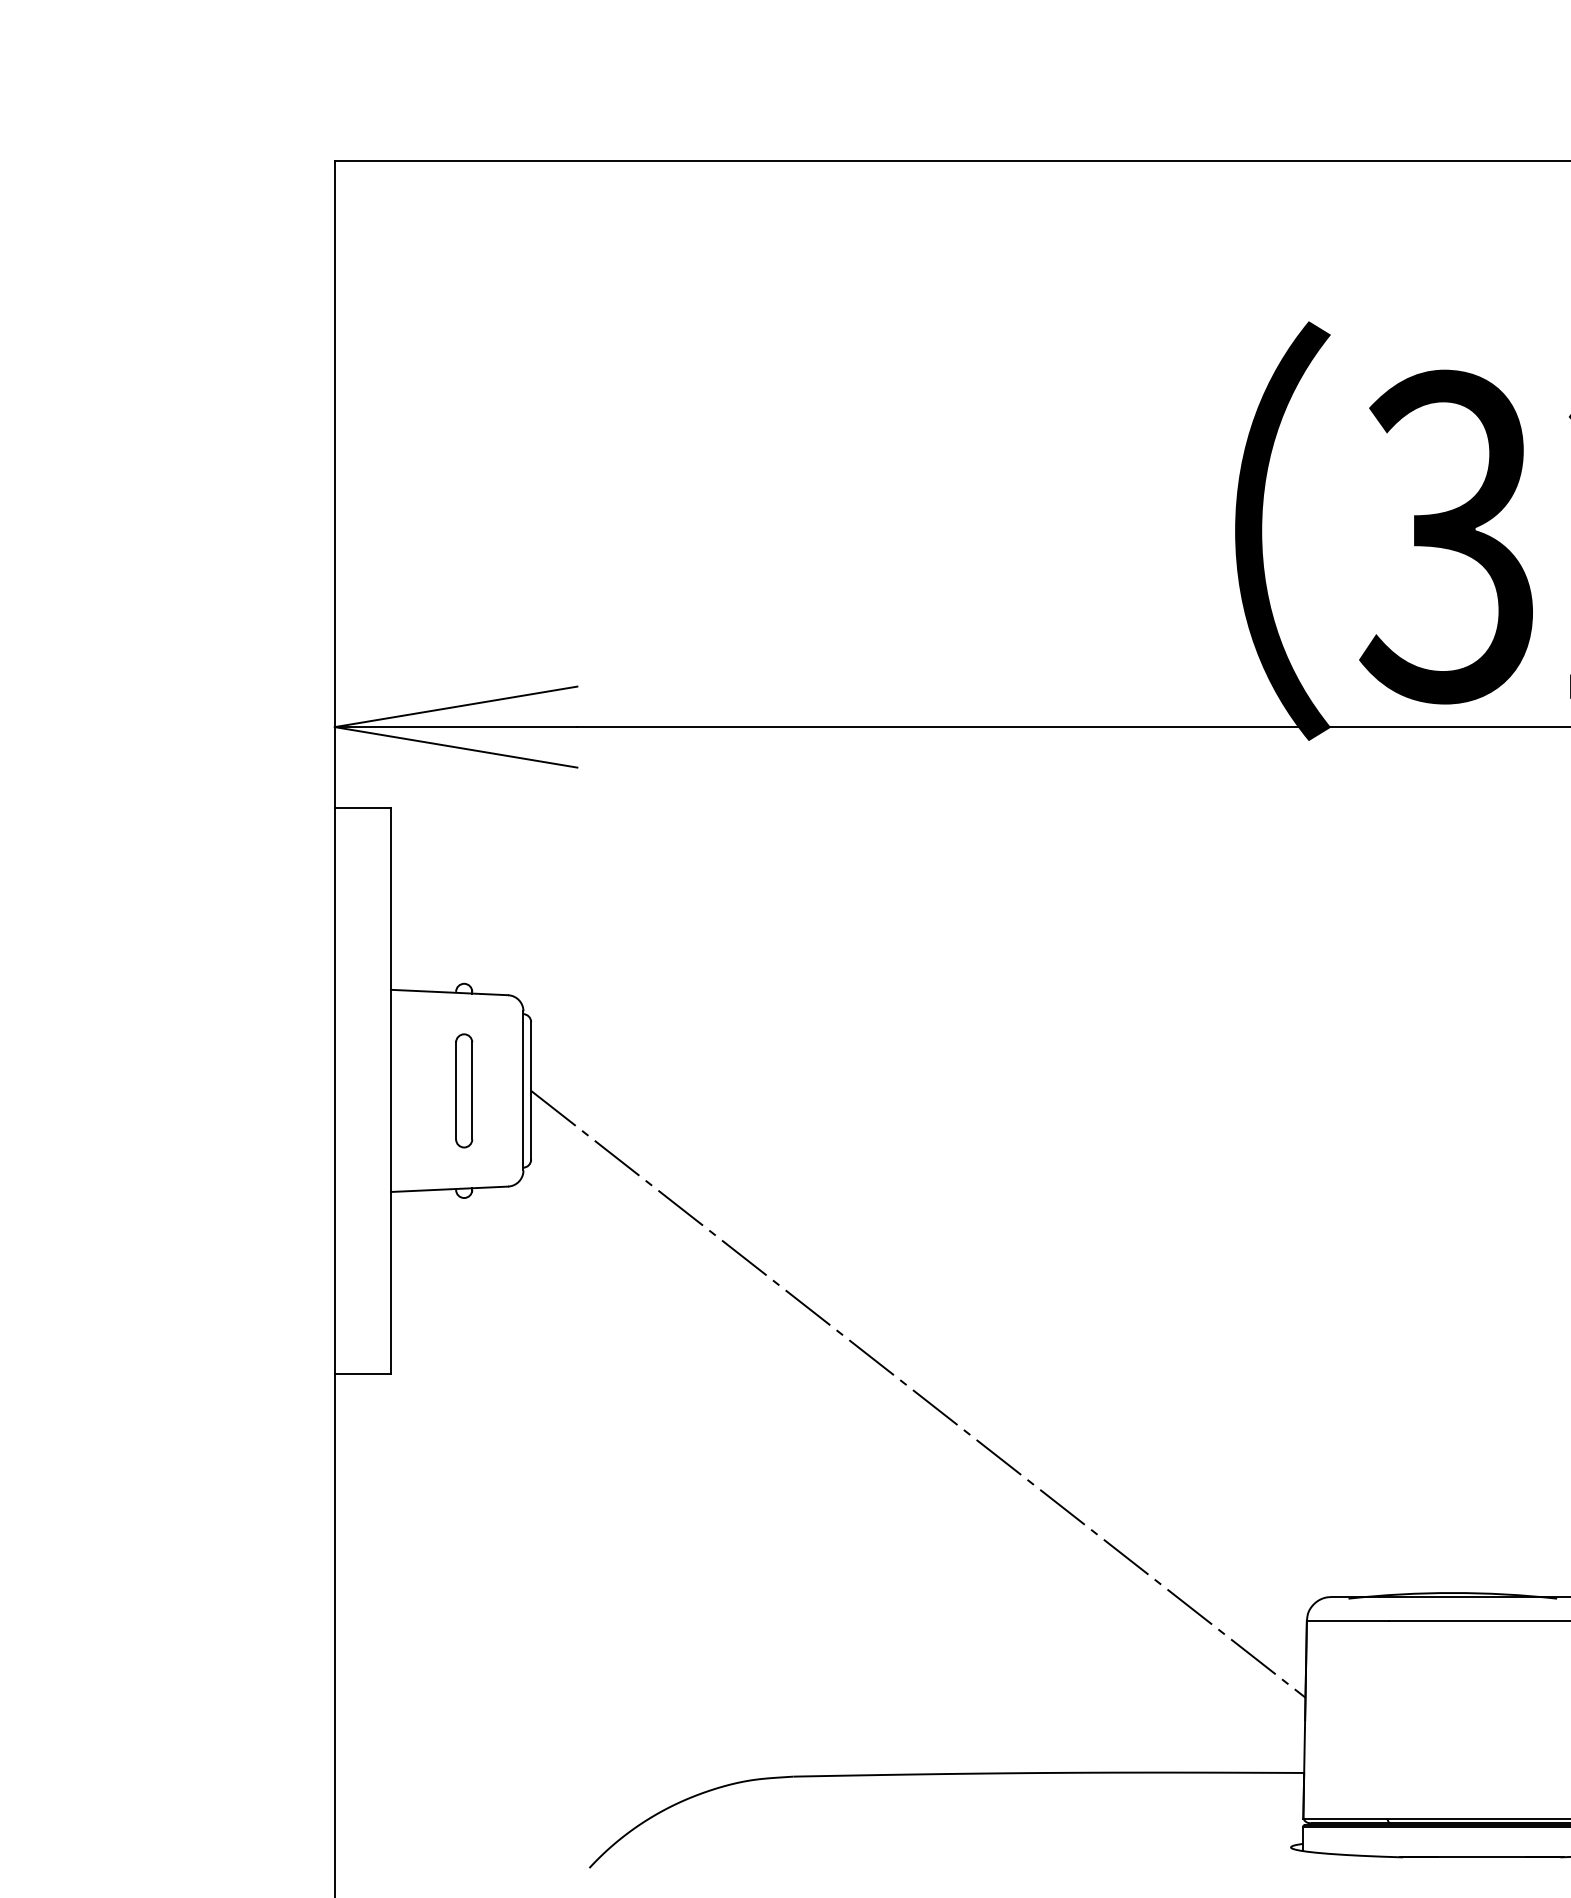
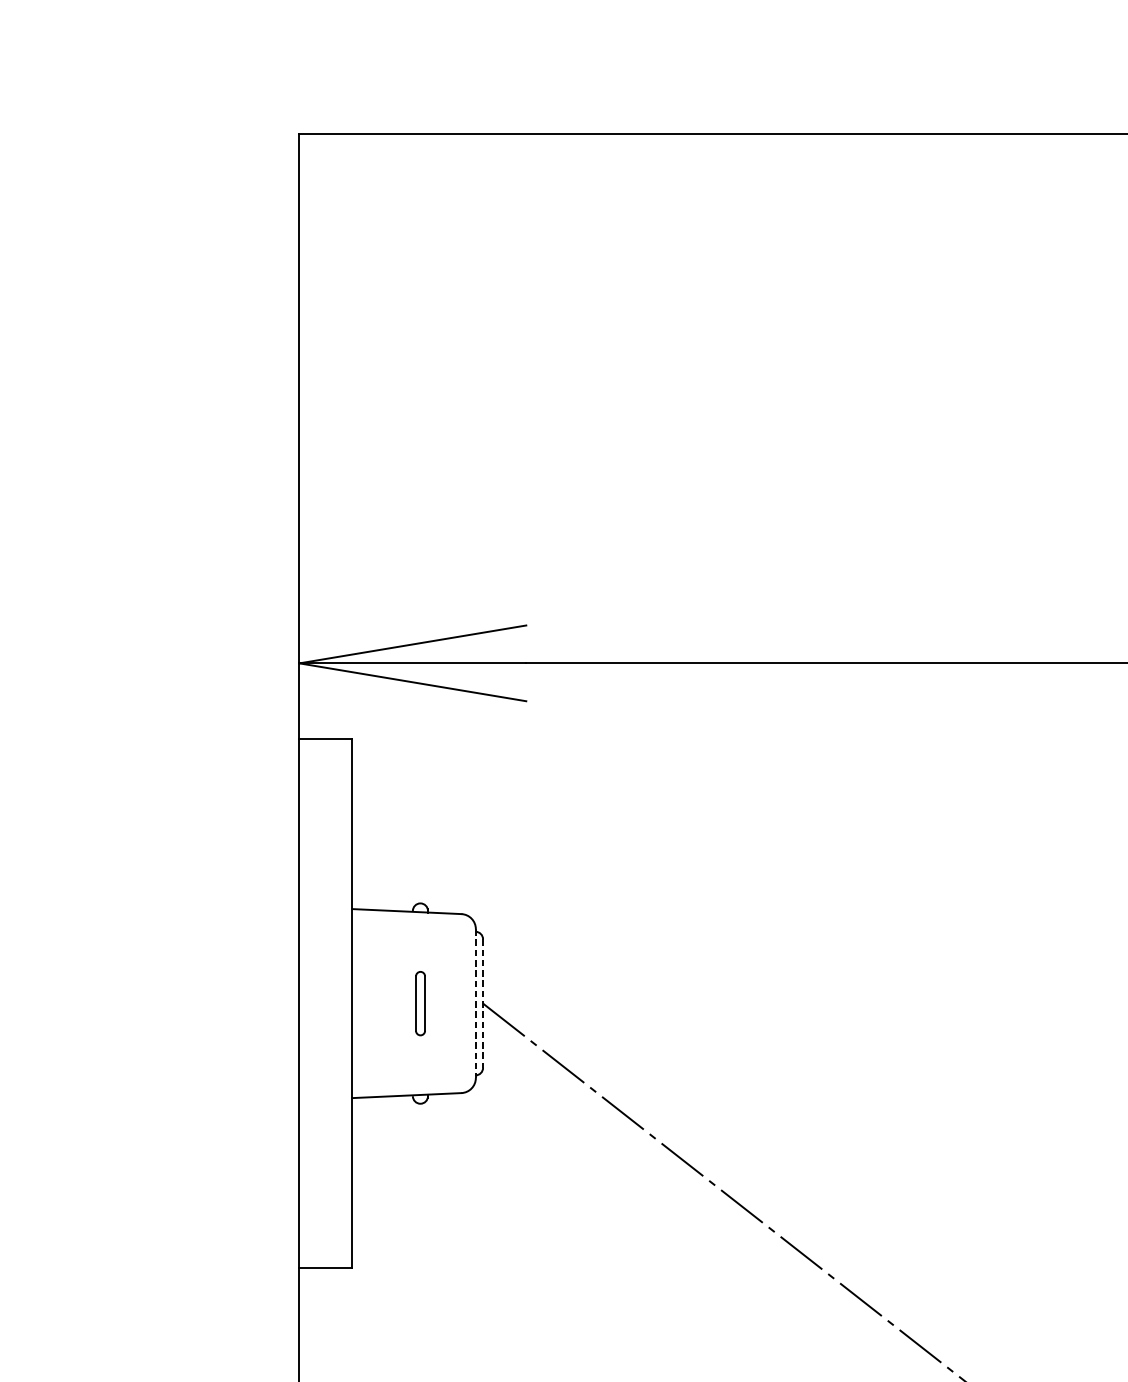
part: (464, 1090) -> (420, 1003), size x0.6
line: (523, 1090) -> (475, 1003), solid -> dashed
line: (531, 1090) -> (483, 1003), solid -> dashed

